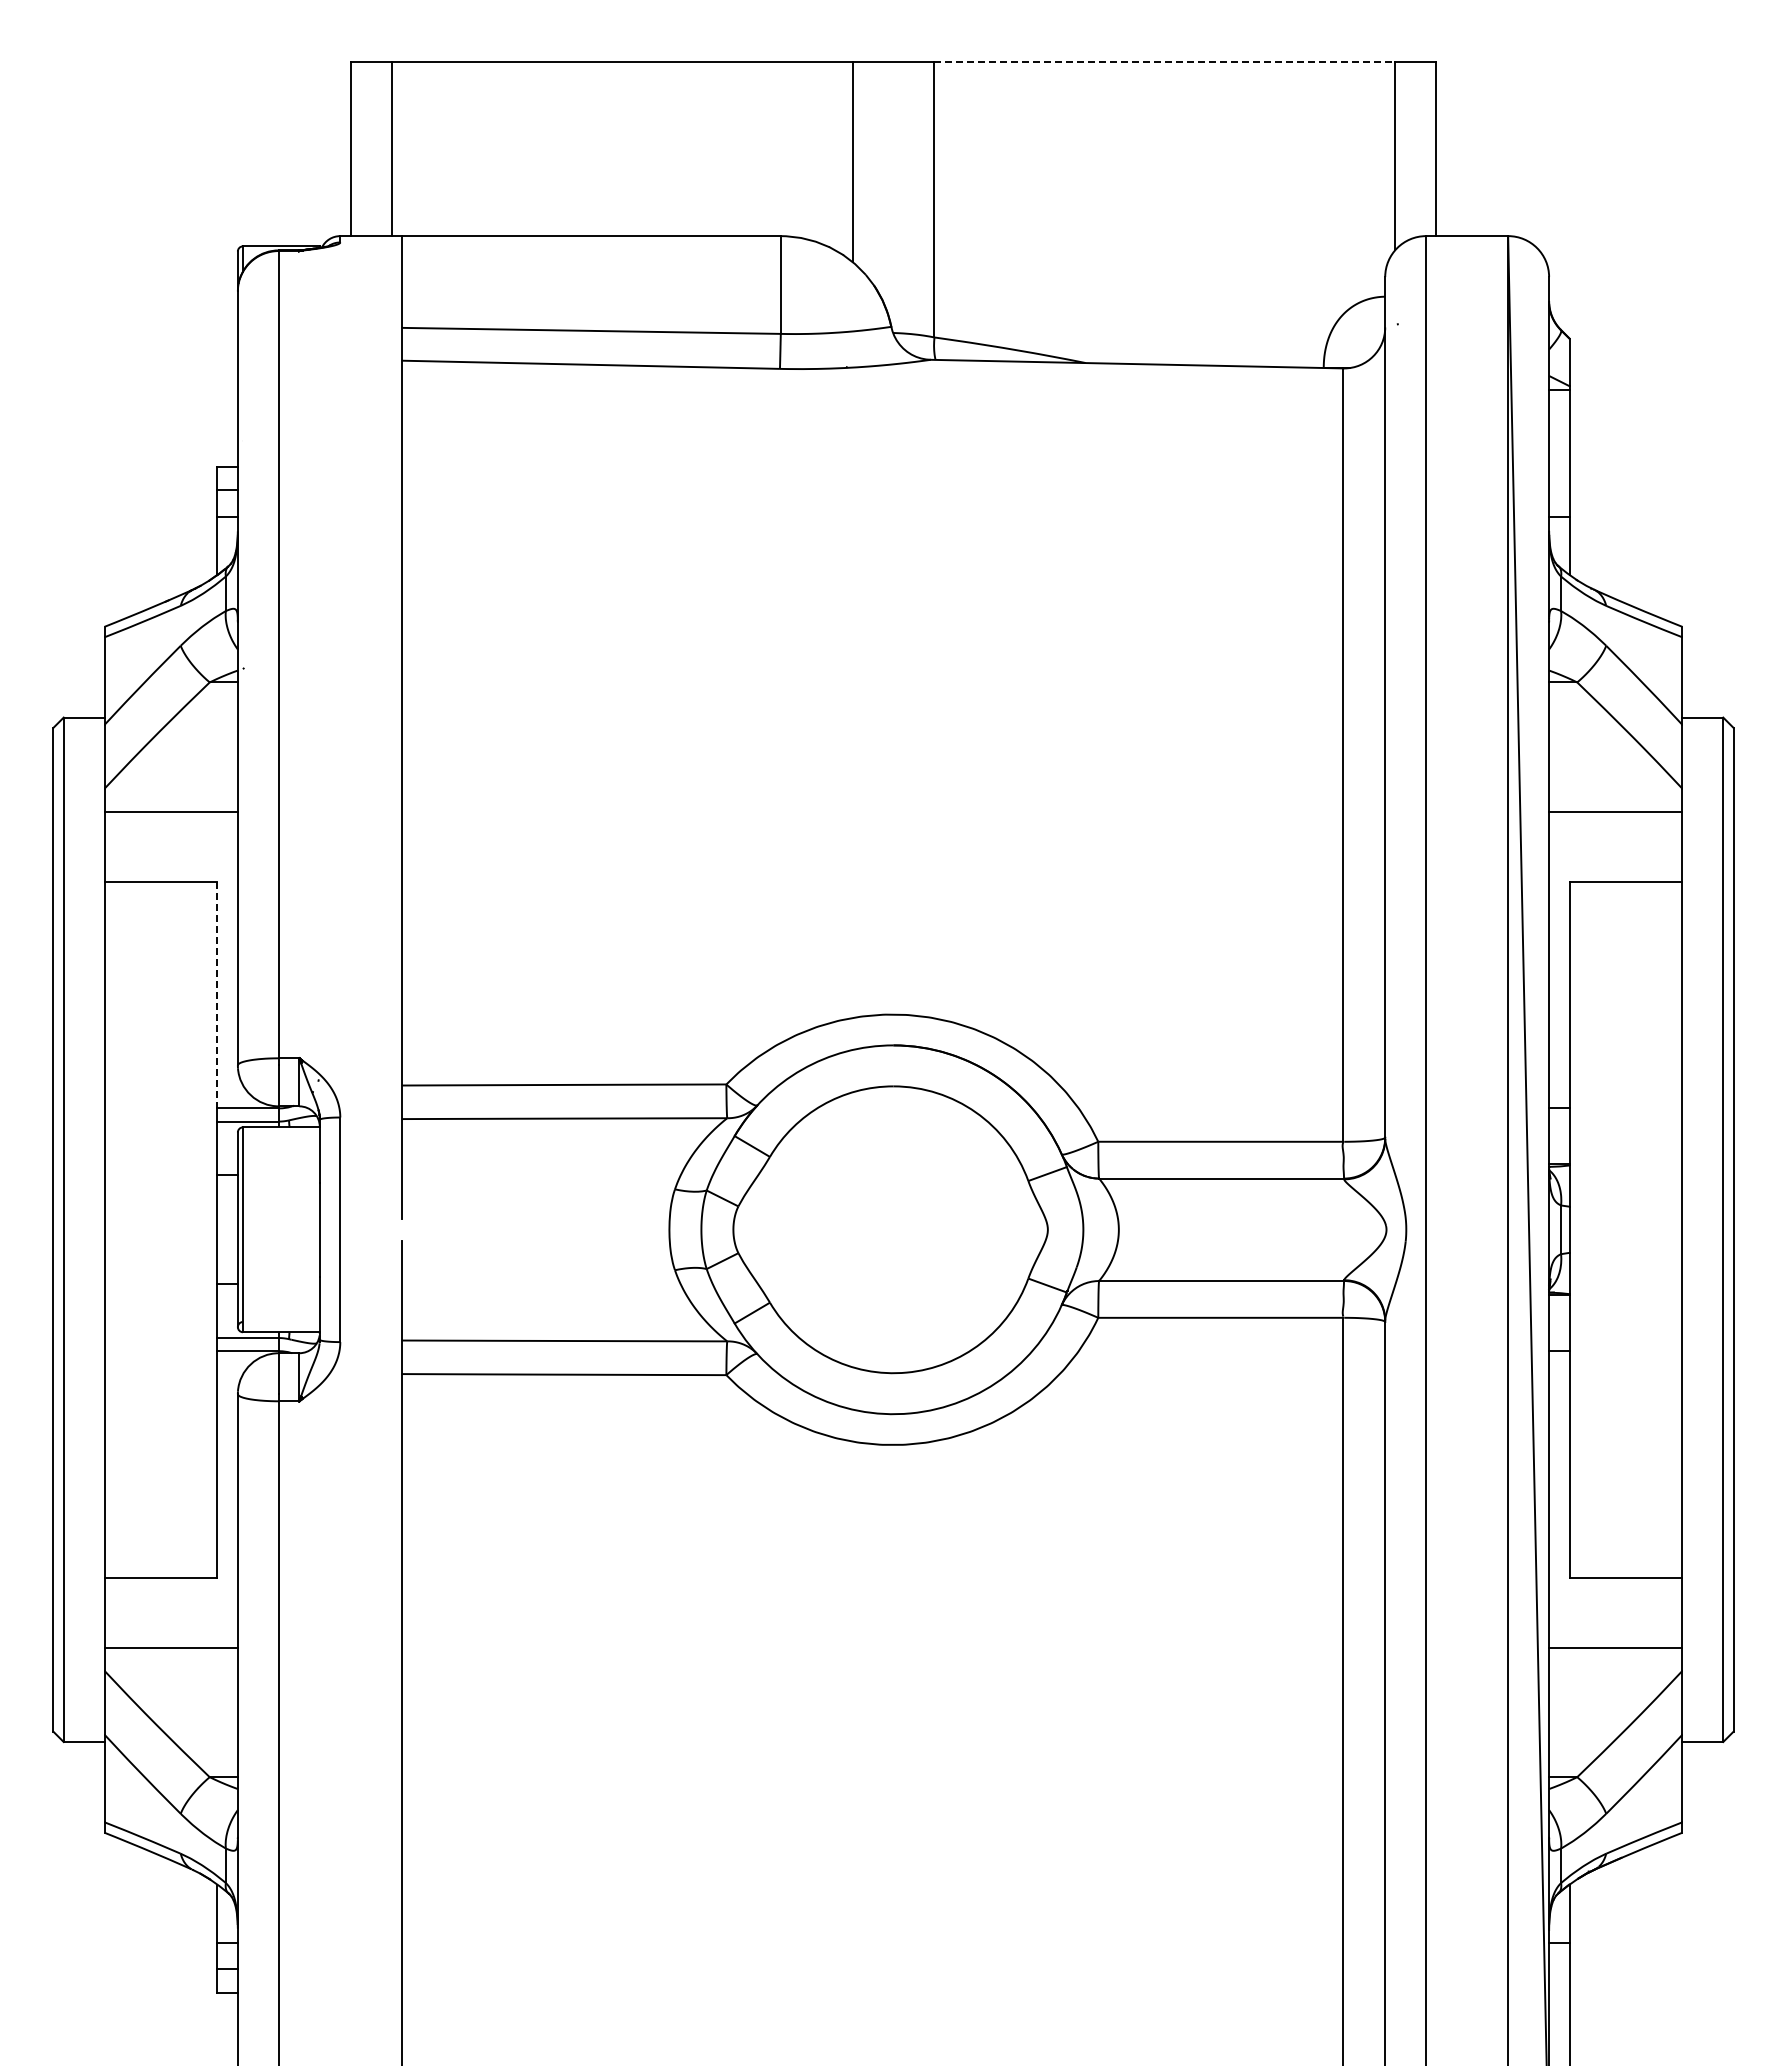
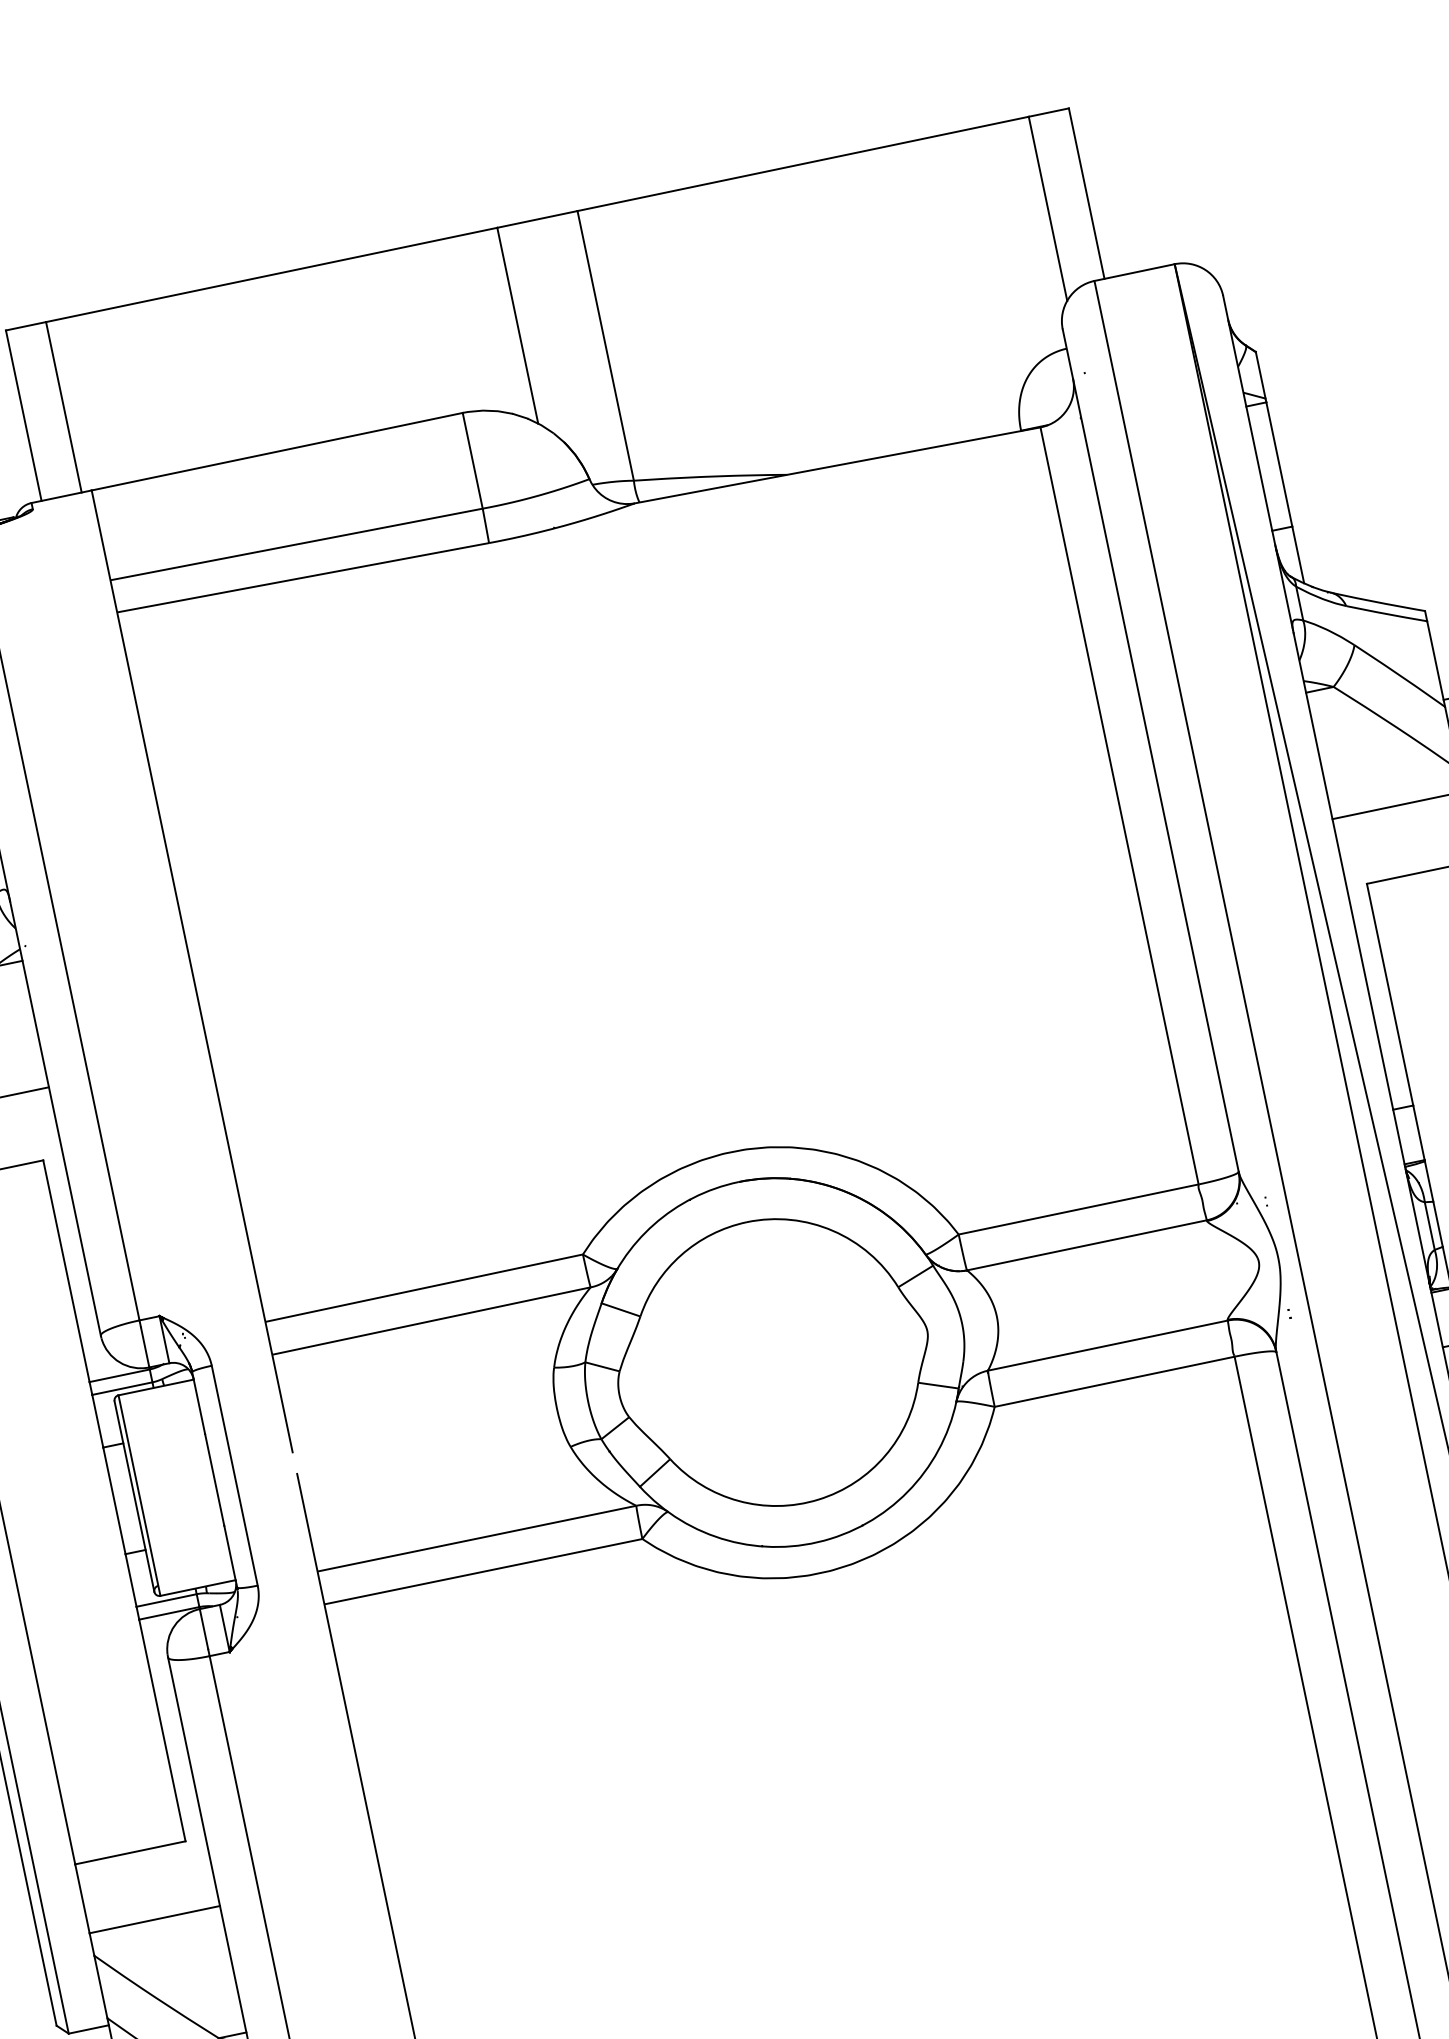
line: (1165, 61) -> (803, 163), dashed -> solid
line: (217, 995) -> (66, 1271), dashed -> solid

